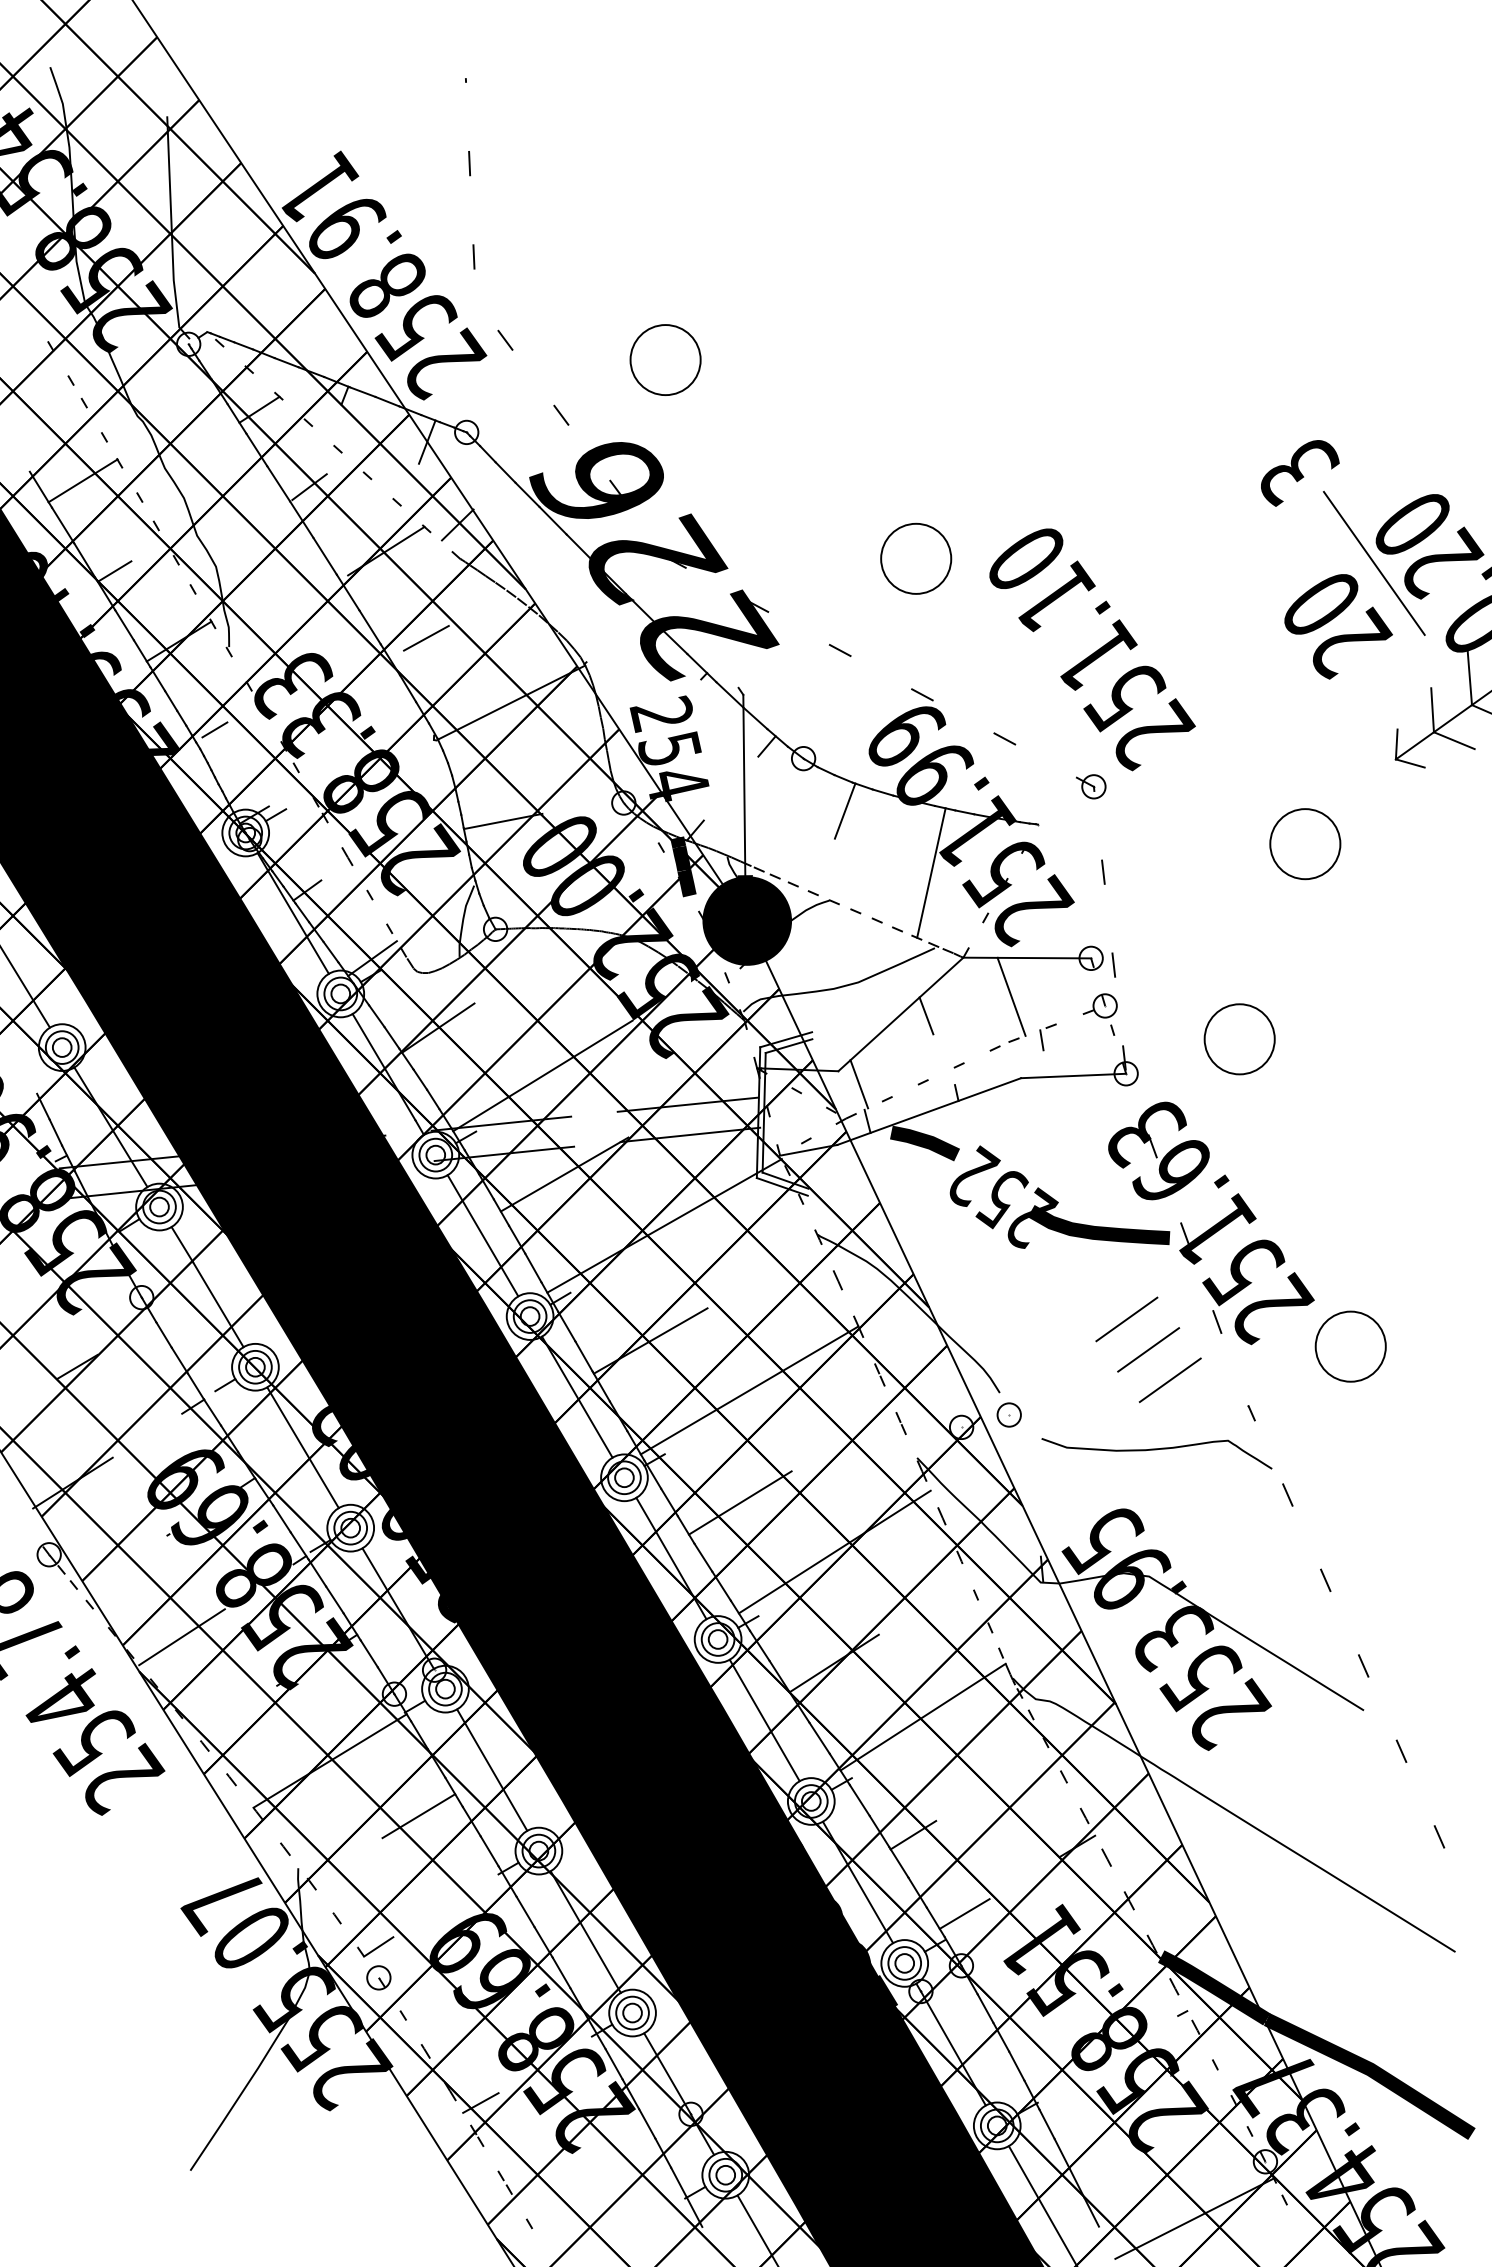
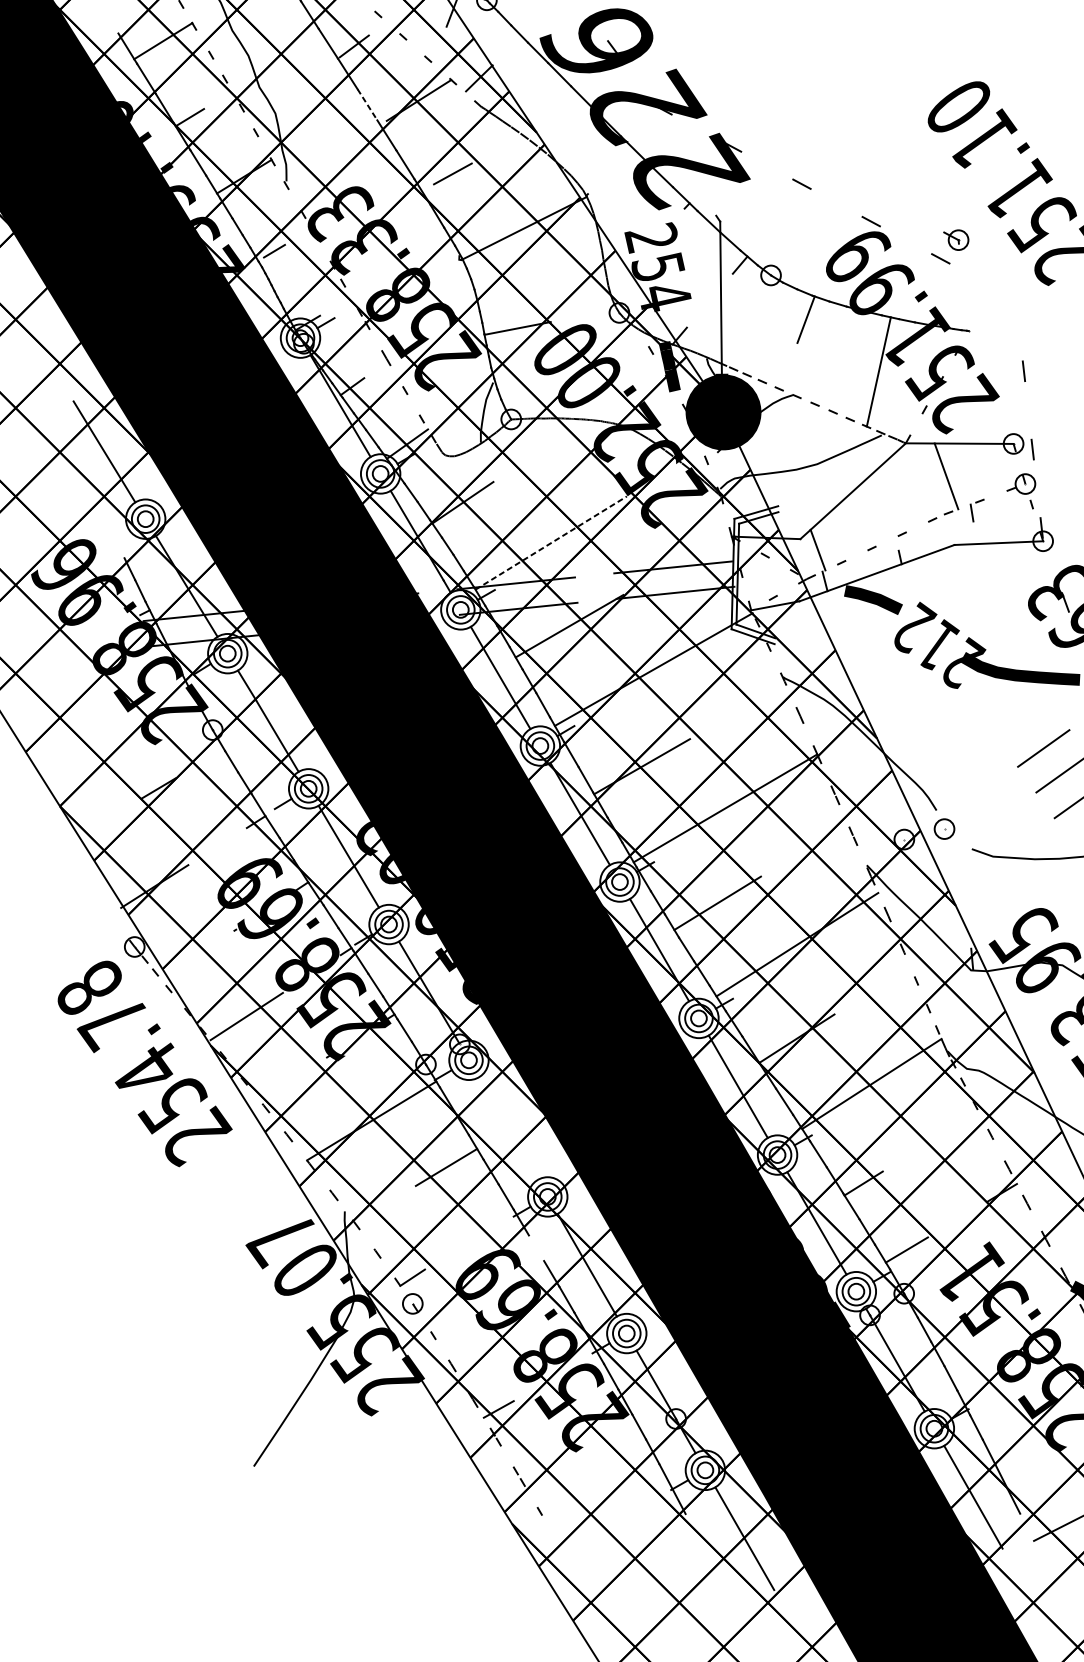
line: (325, 556) -> (367, 104), solid -> dashed
circle: (916, 558) -> (866, 106), removed
part: (1091, 786) -> (956, 239), moved
line: (926, 1015) -> (874, 492), removed
line: (543, 1075) -> (551, 542), solid -> dashed
text: (1001, 1197) -> (937, 645), 252 -> 212
line: (492, 1769) -> (508, 1128), removed
line: (525, 1911) -> (536, 1247), removed

